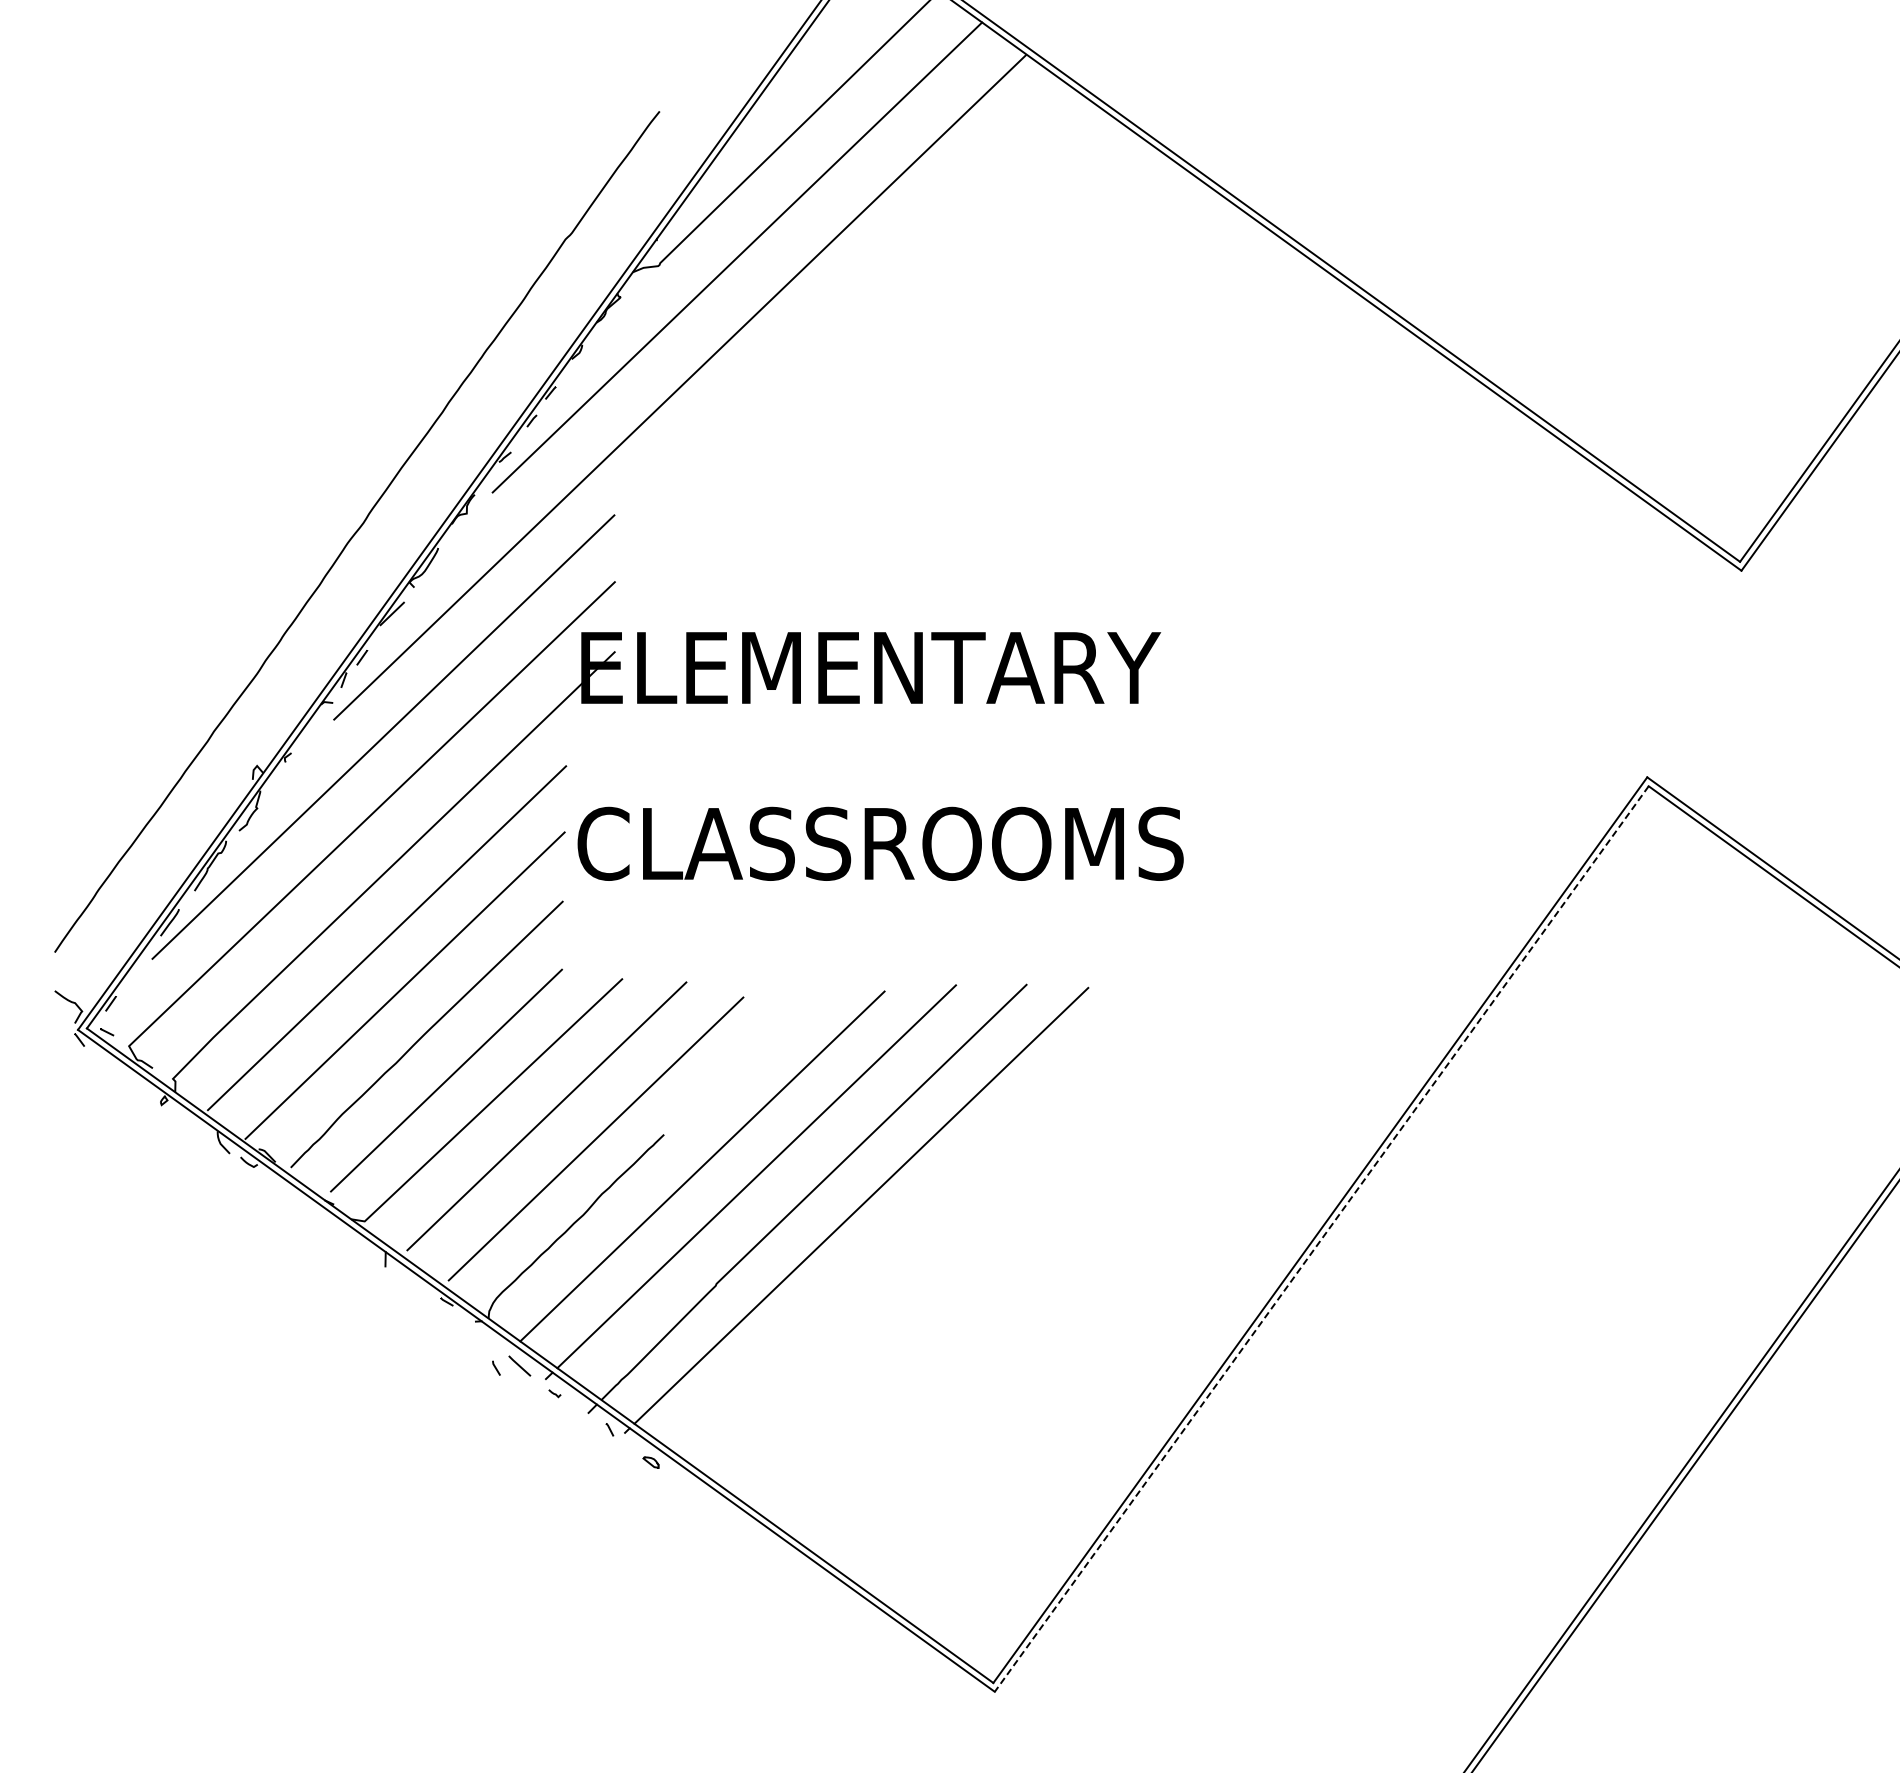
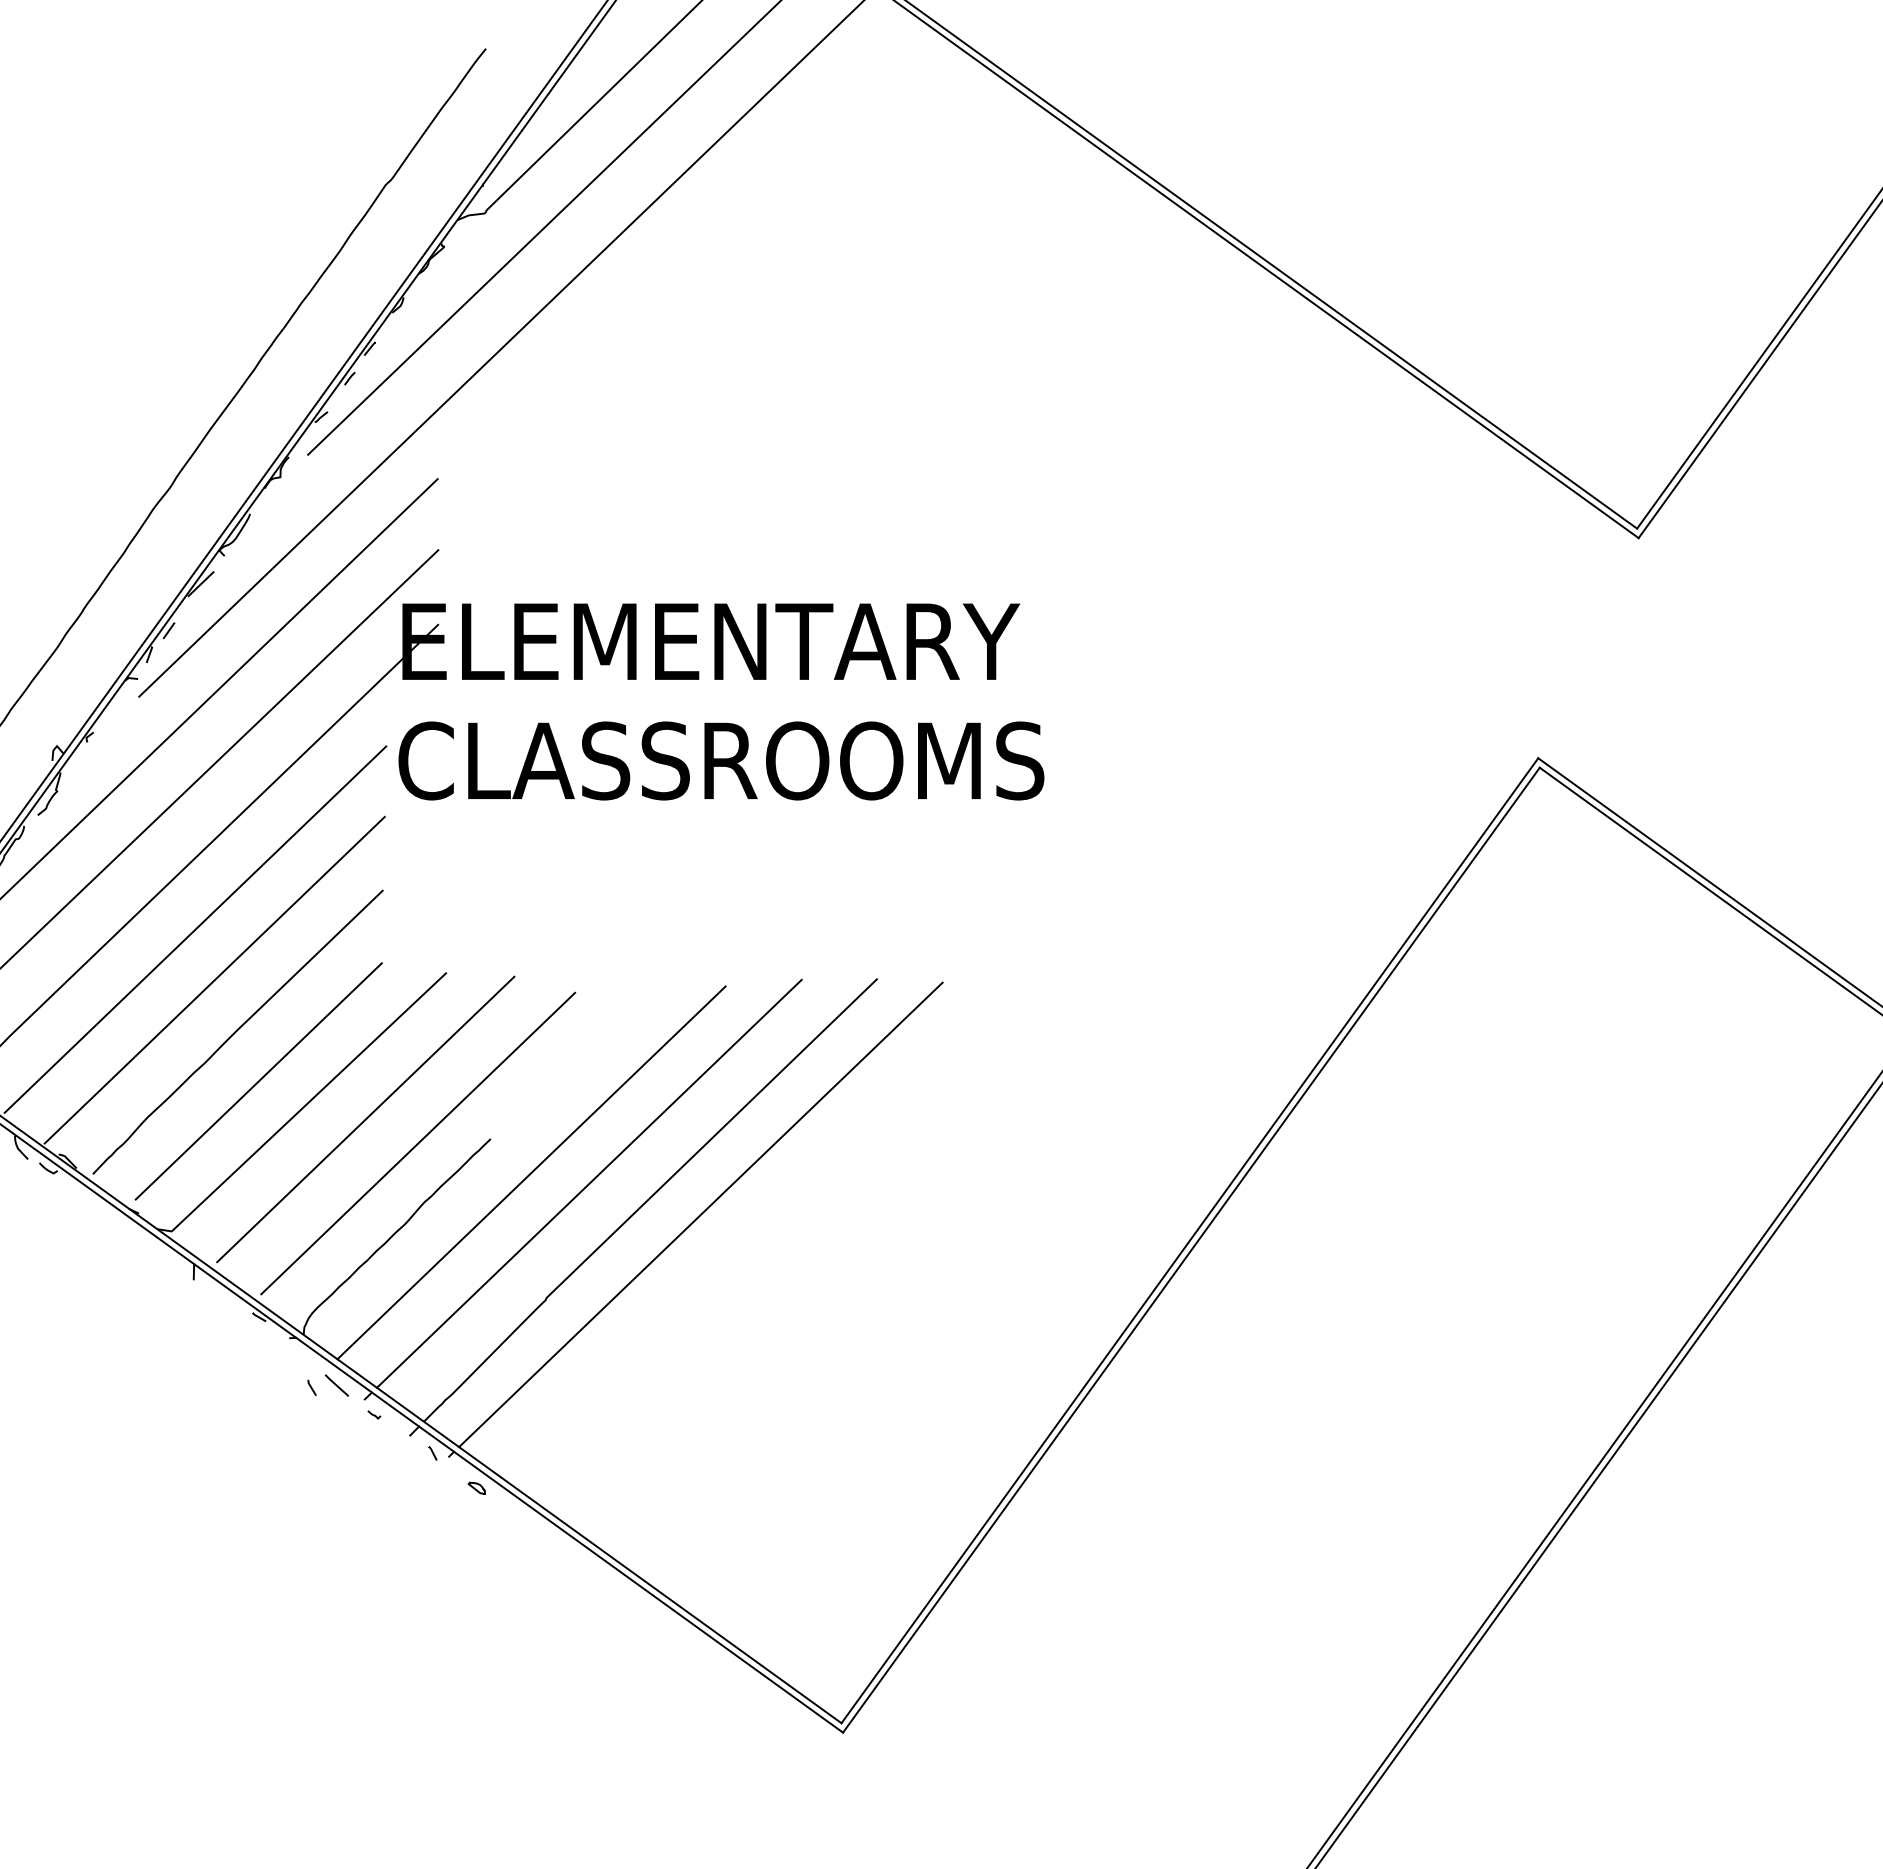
text: (880, 843) -> (721, 760), moved
line: (1321, 1239) -> (1191, 1250), dashed -> solid

